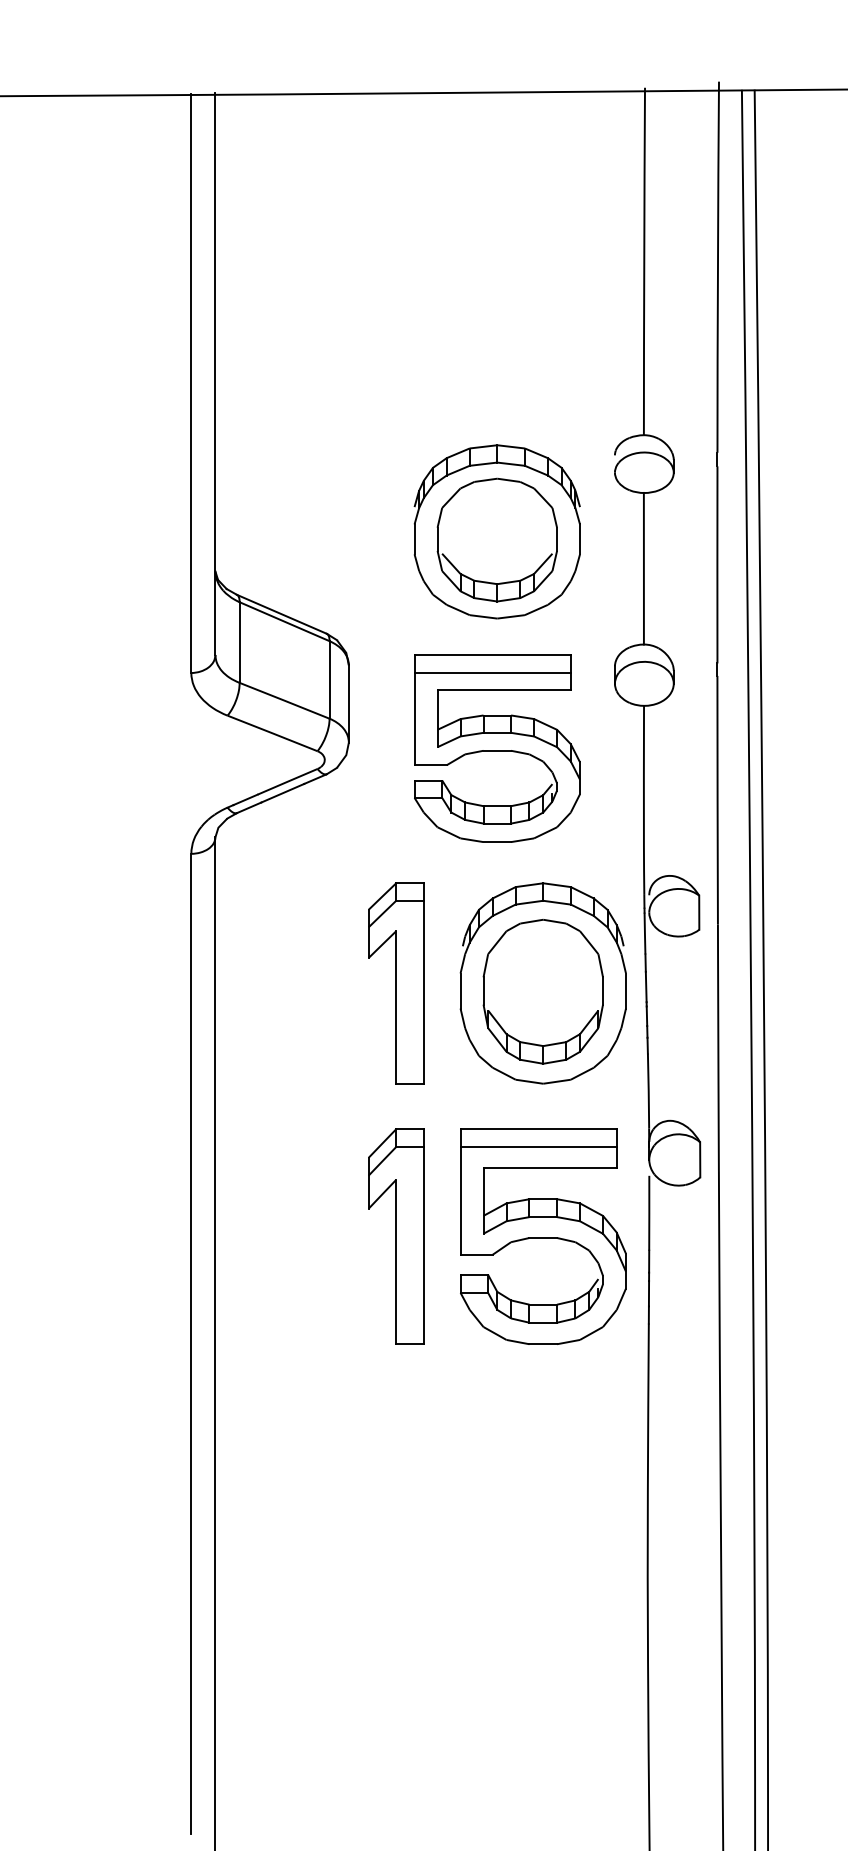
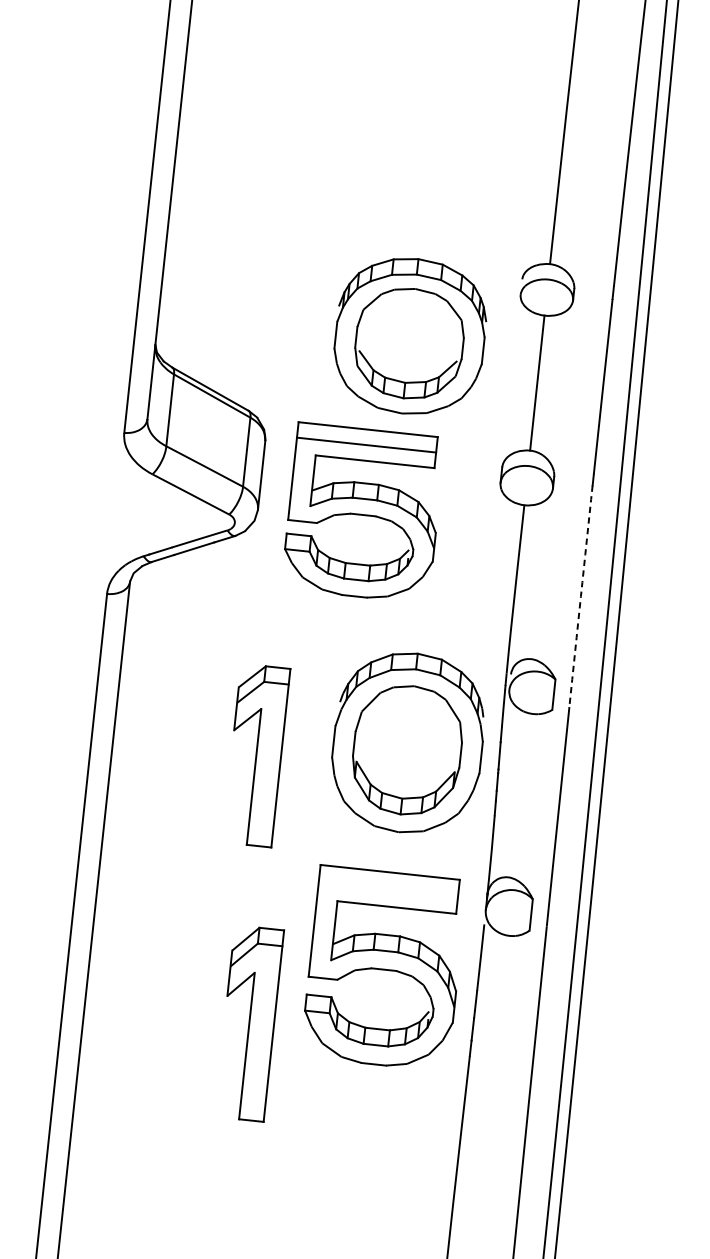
part: (497, 748) -> (363, 512), moved
arc: (717, 800) -> (580, 596), solid -> dashed
part: (396, 983) -> (256, 755), moved
line: (538, 1147) -> (388, 888), removed
part: (396, 1236) -> (249, 1023), moved

